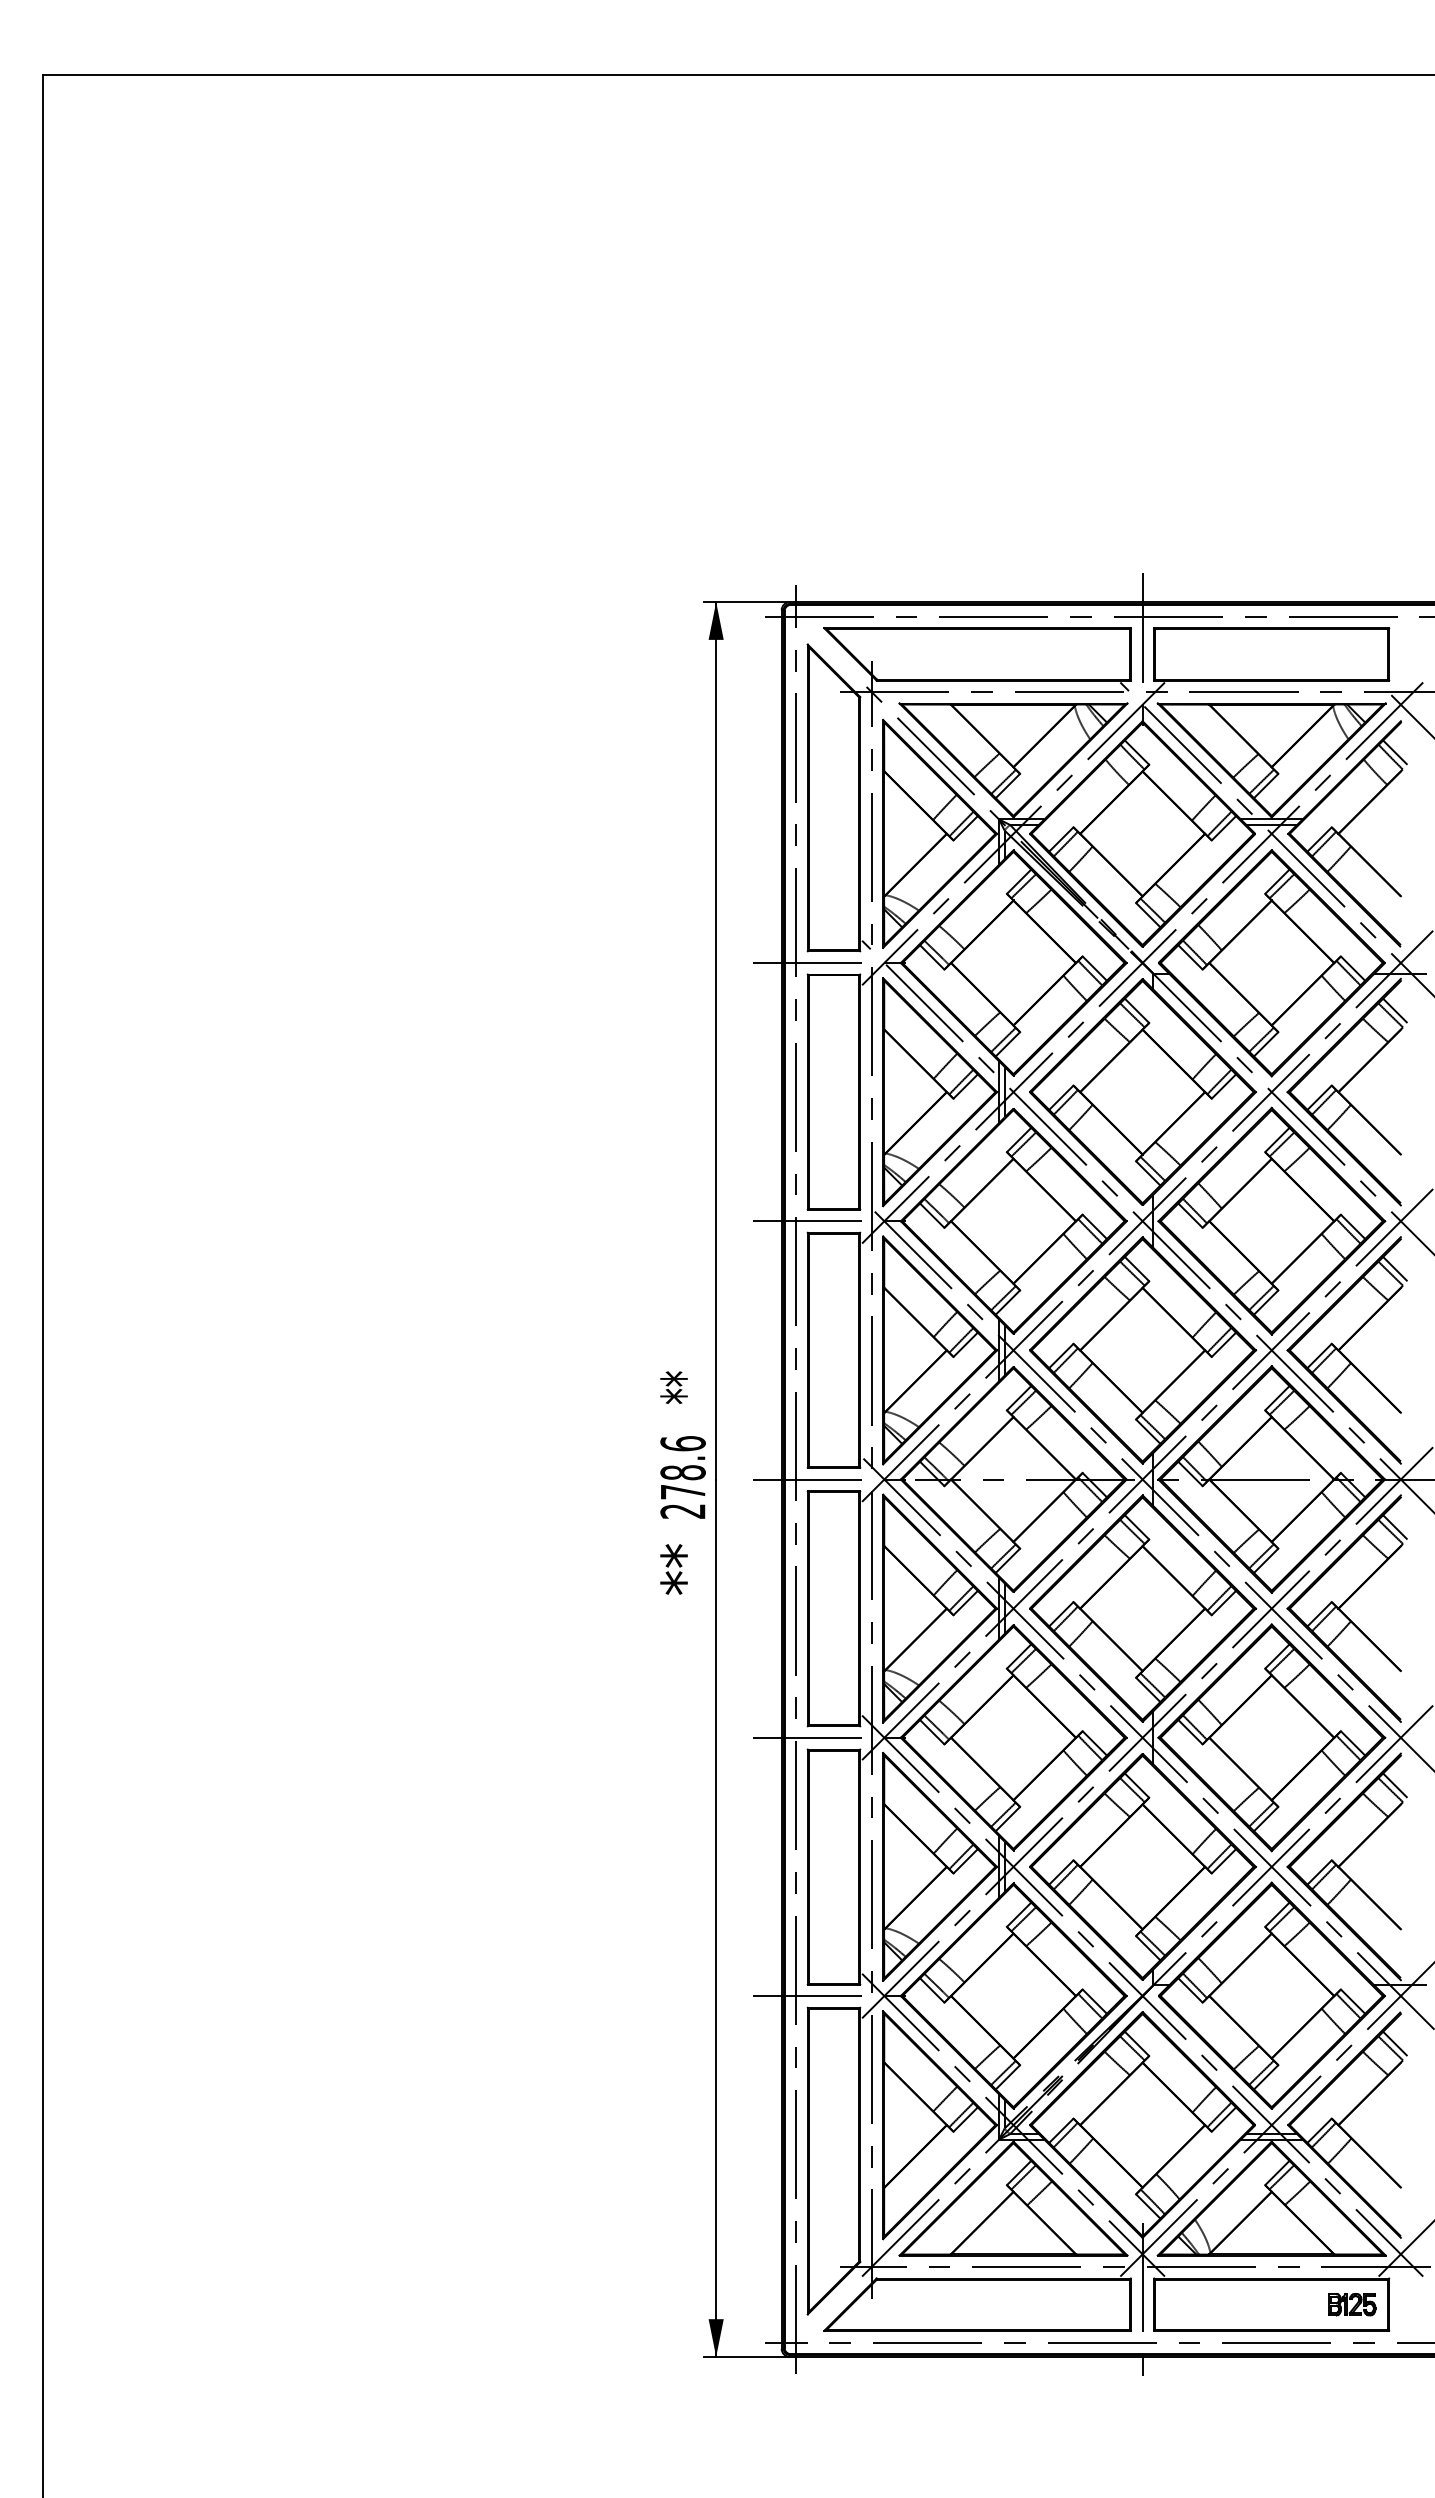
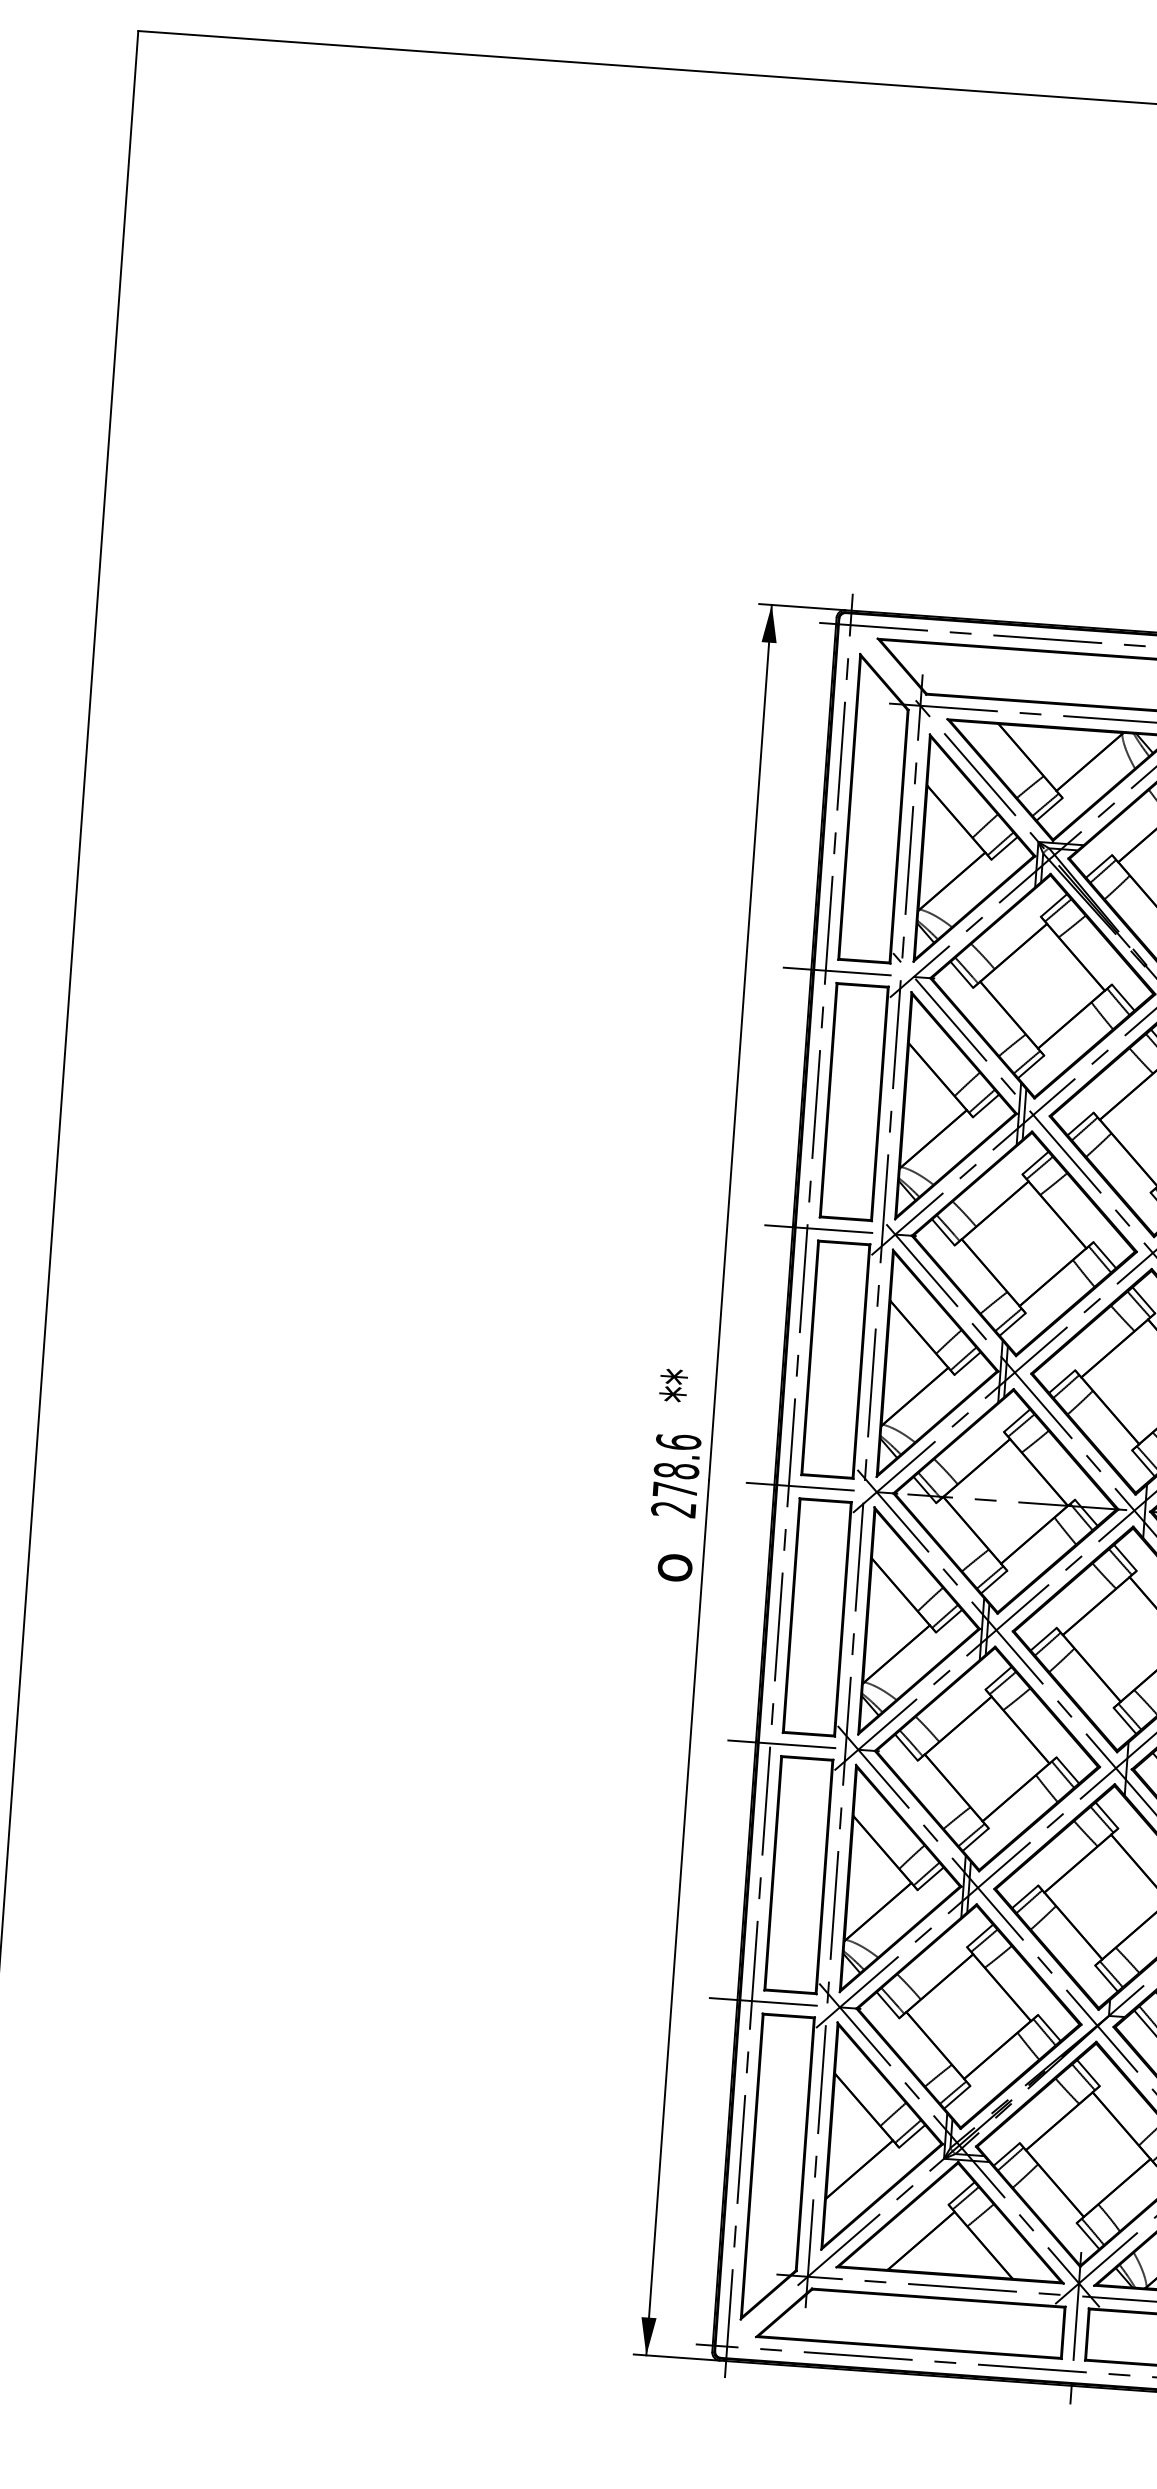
text: (682, 1569) -> (669, 1567), ** -> o

